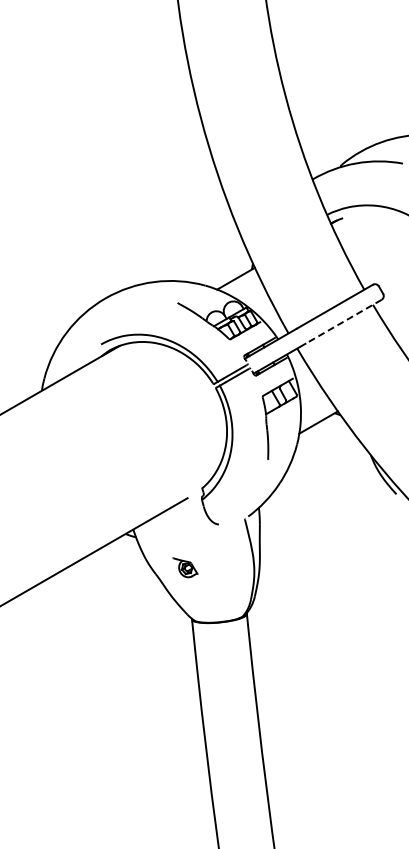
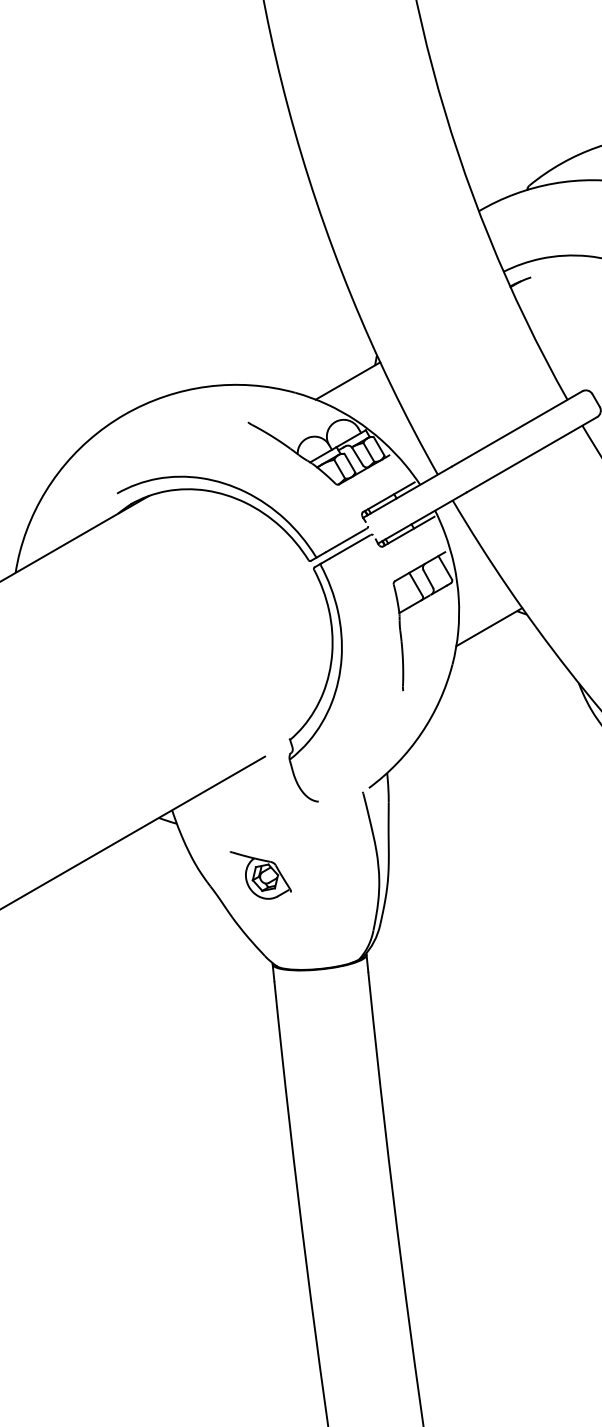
line: (343, 321) -> (531, 454), dashed -> solid
part: (185, 567) -> (261, 875), size x1.43

